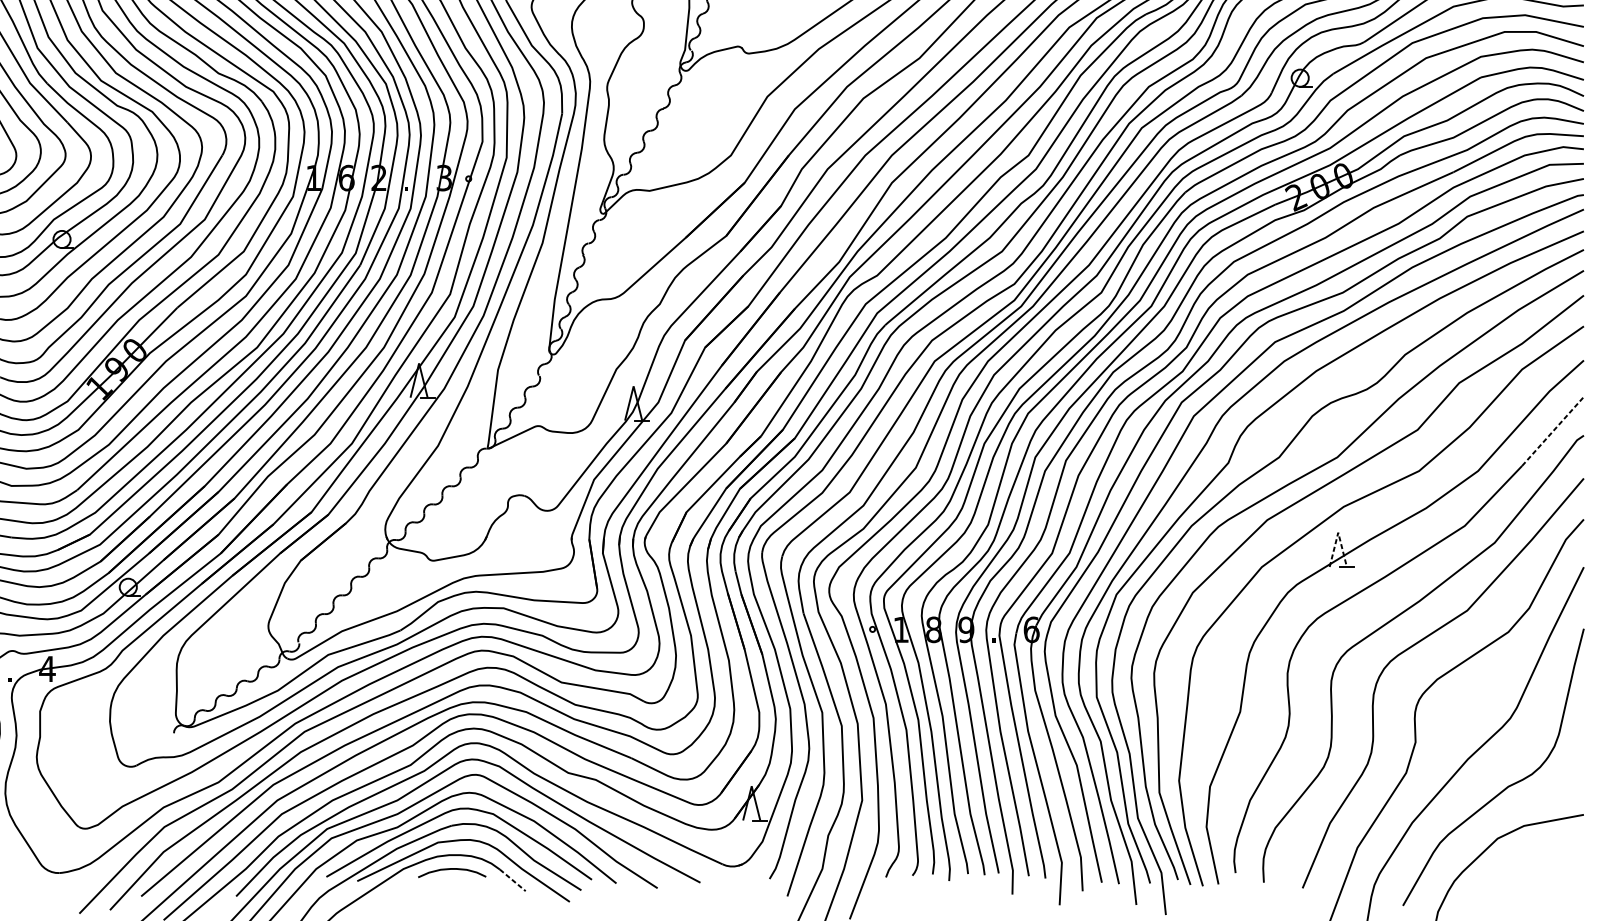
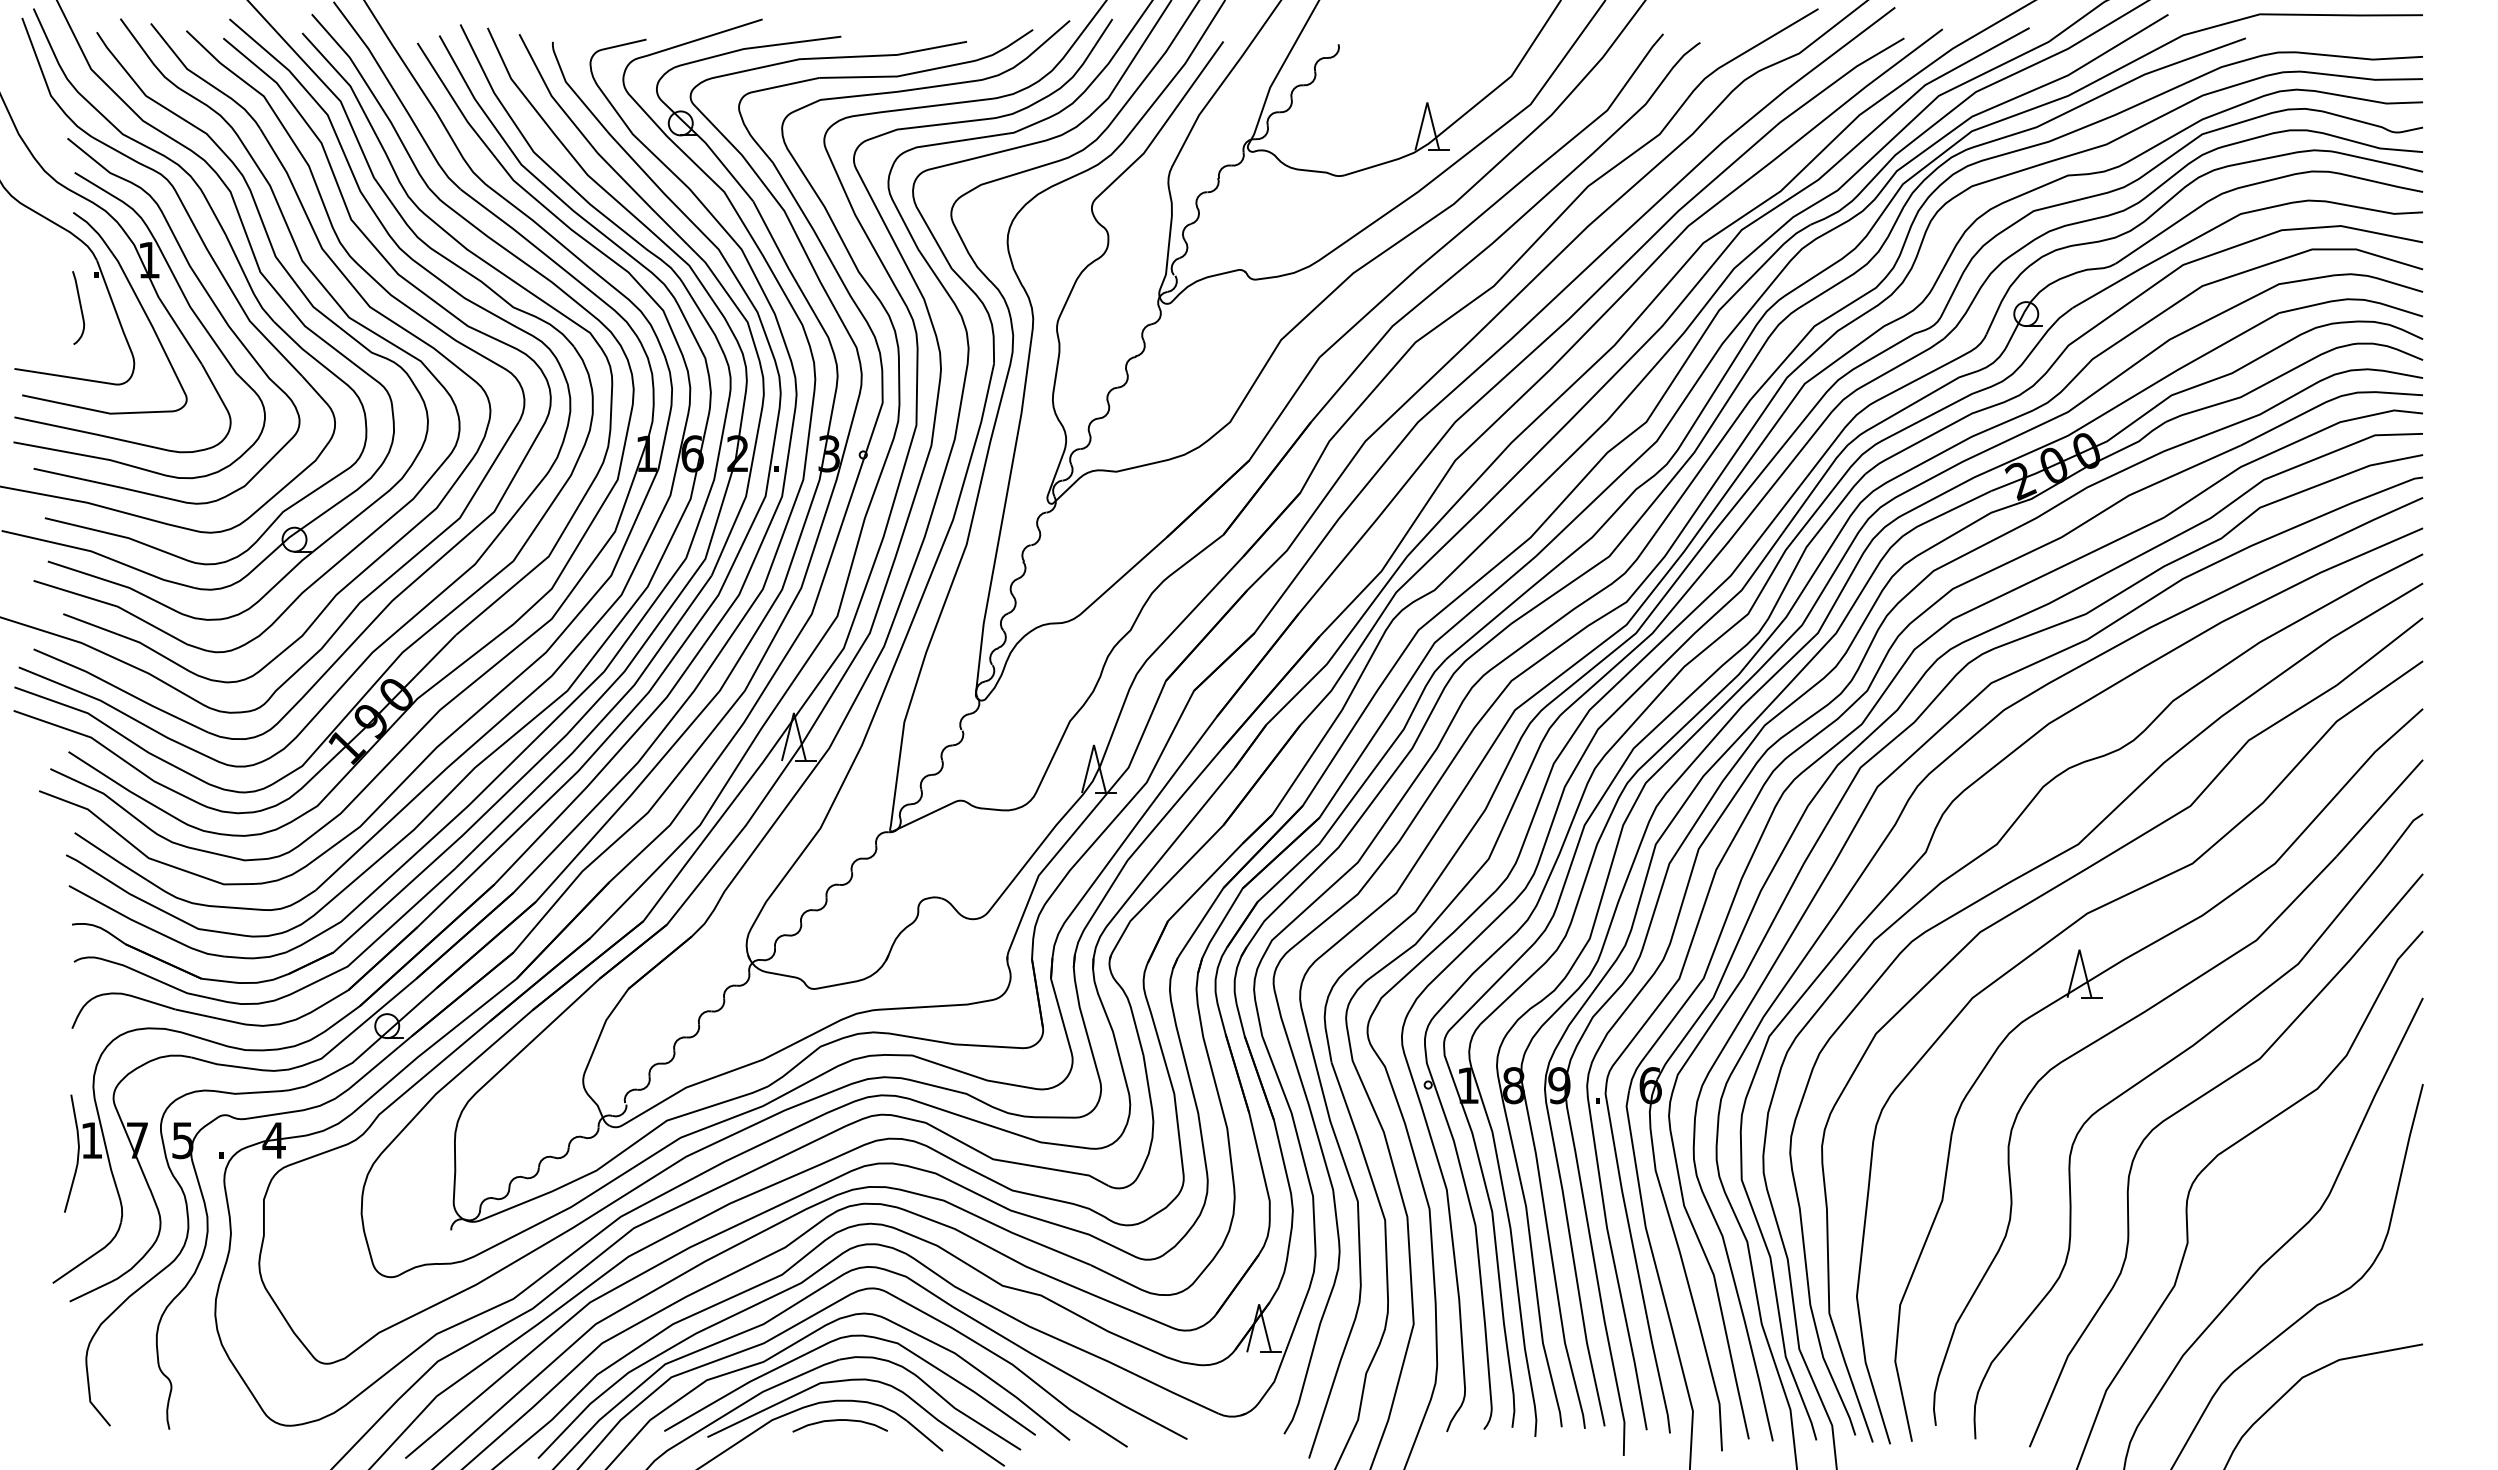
line: (1552, 431) -> (2379, 808), dashed -> solid
line: (1338, 532) -> (2079, 949), dashed -> solid
line: (513, 880) -> (925, 1436), dashed -> solid

